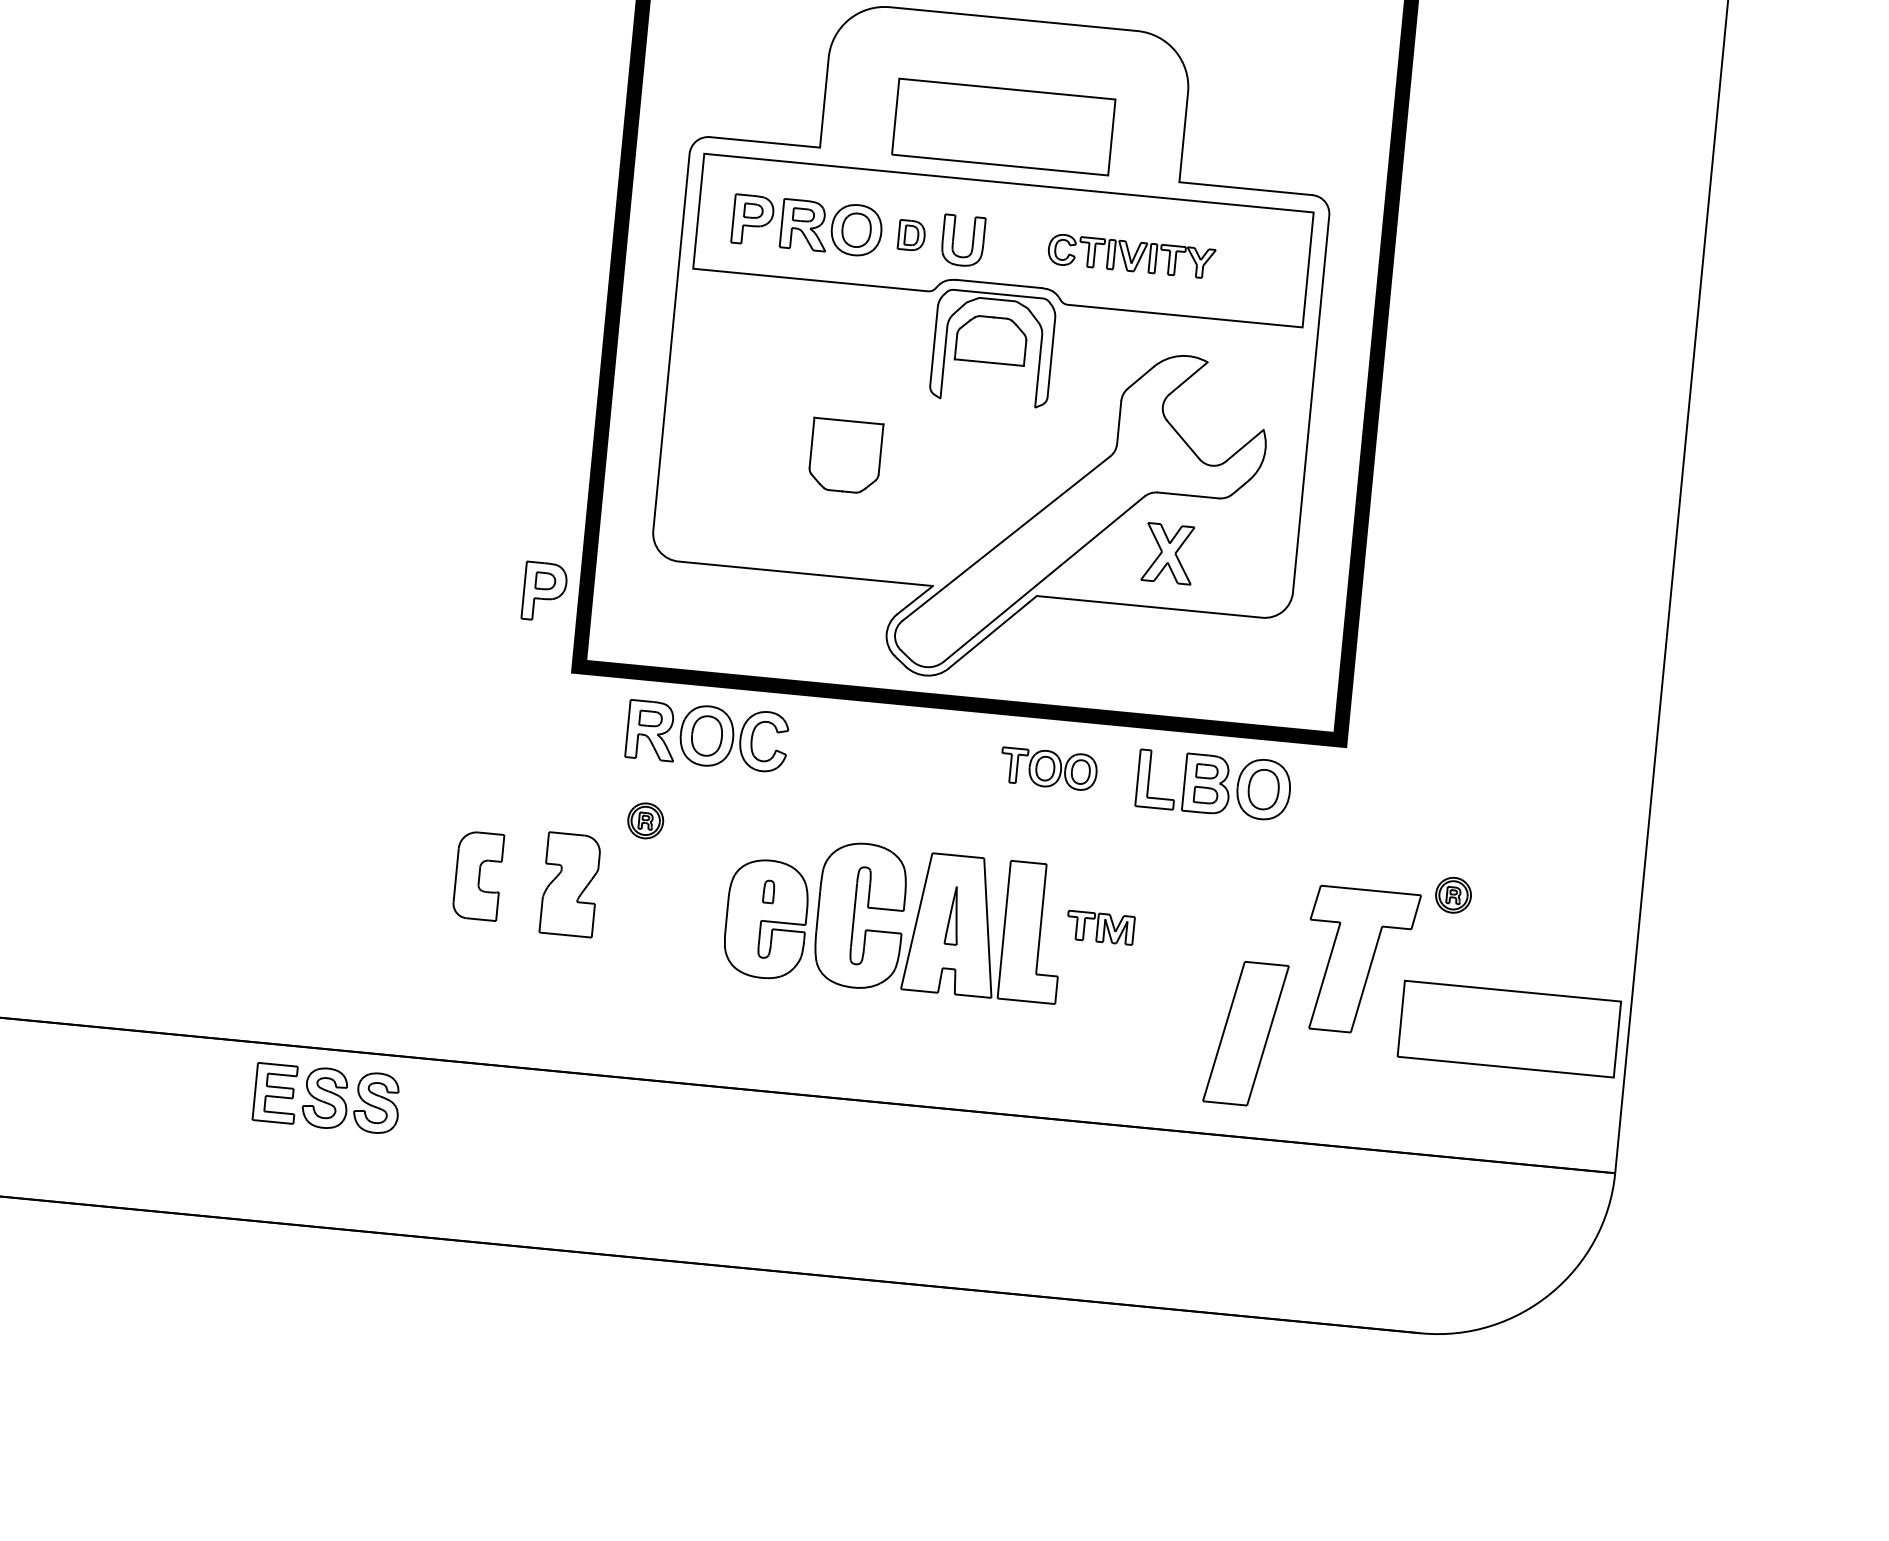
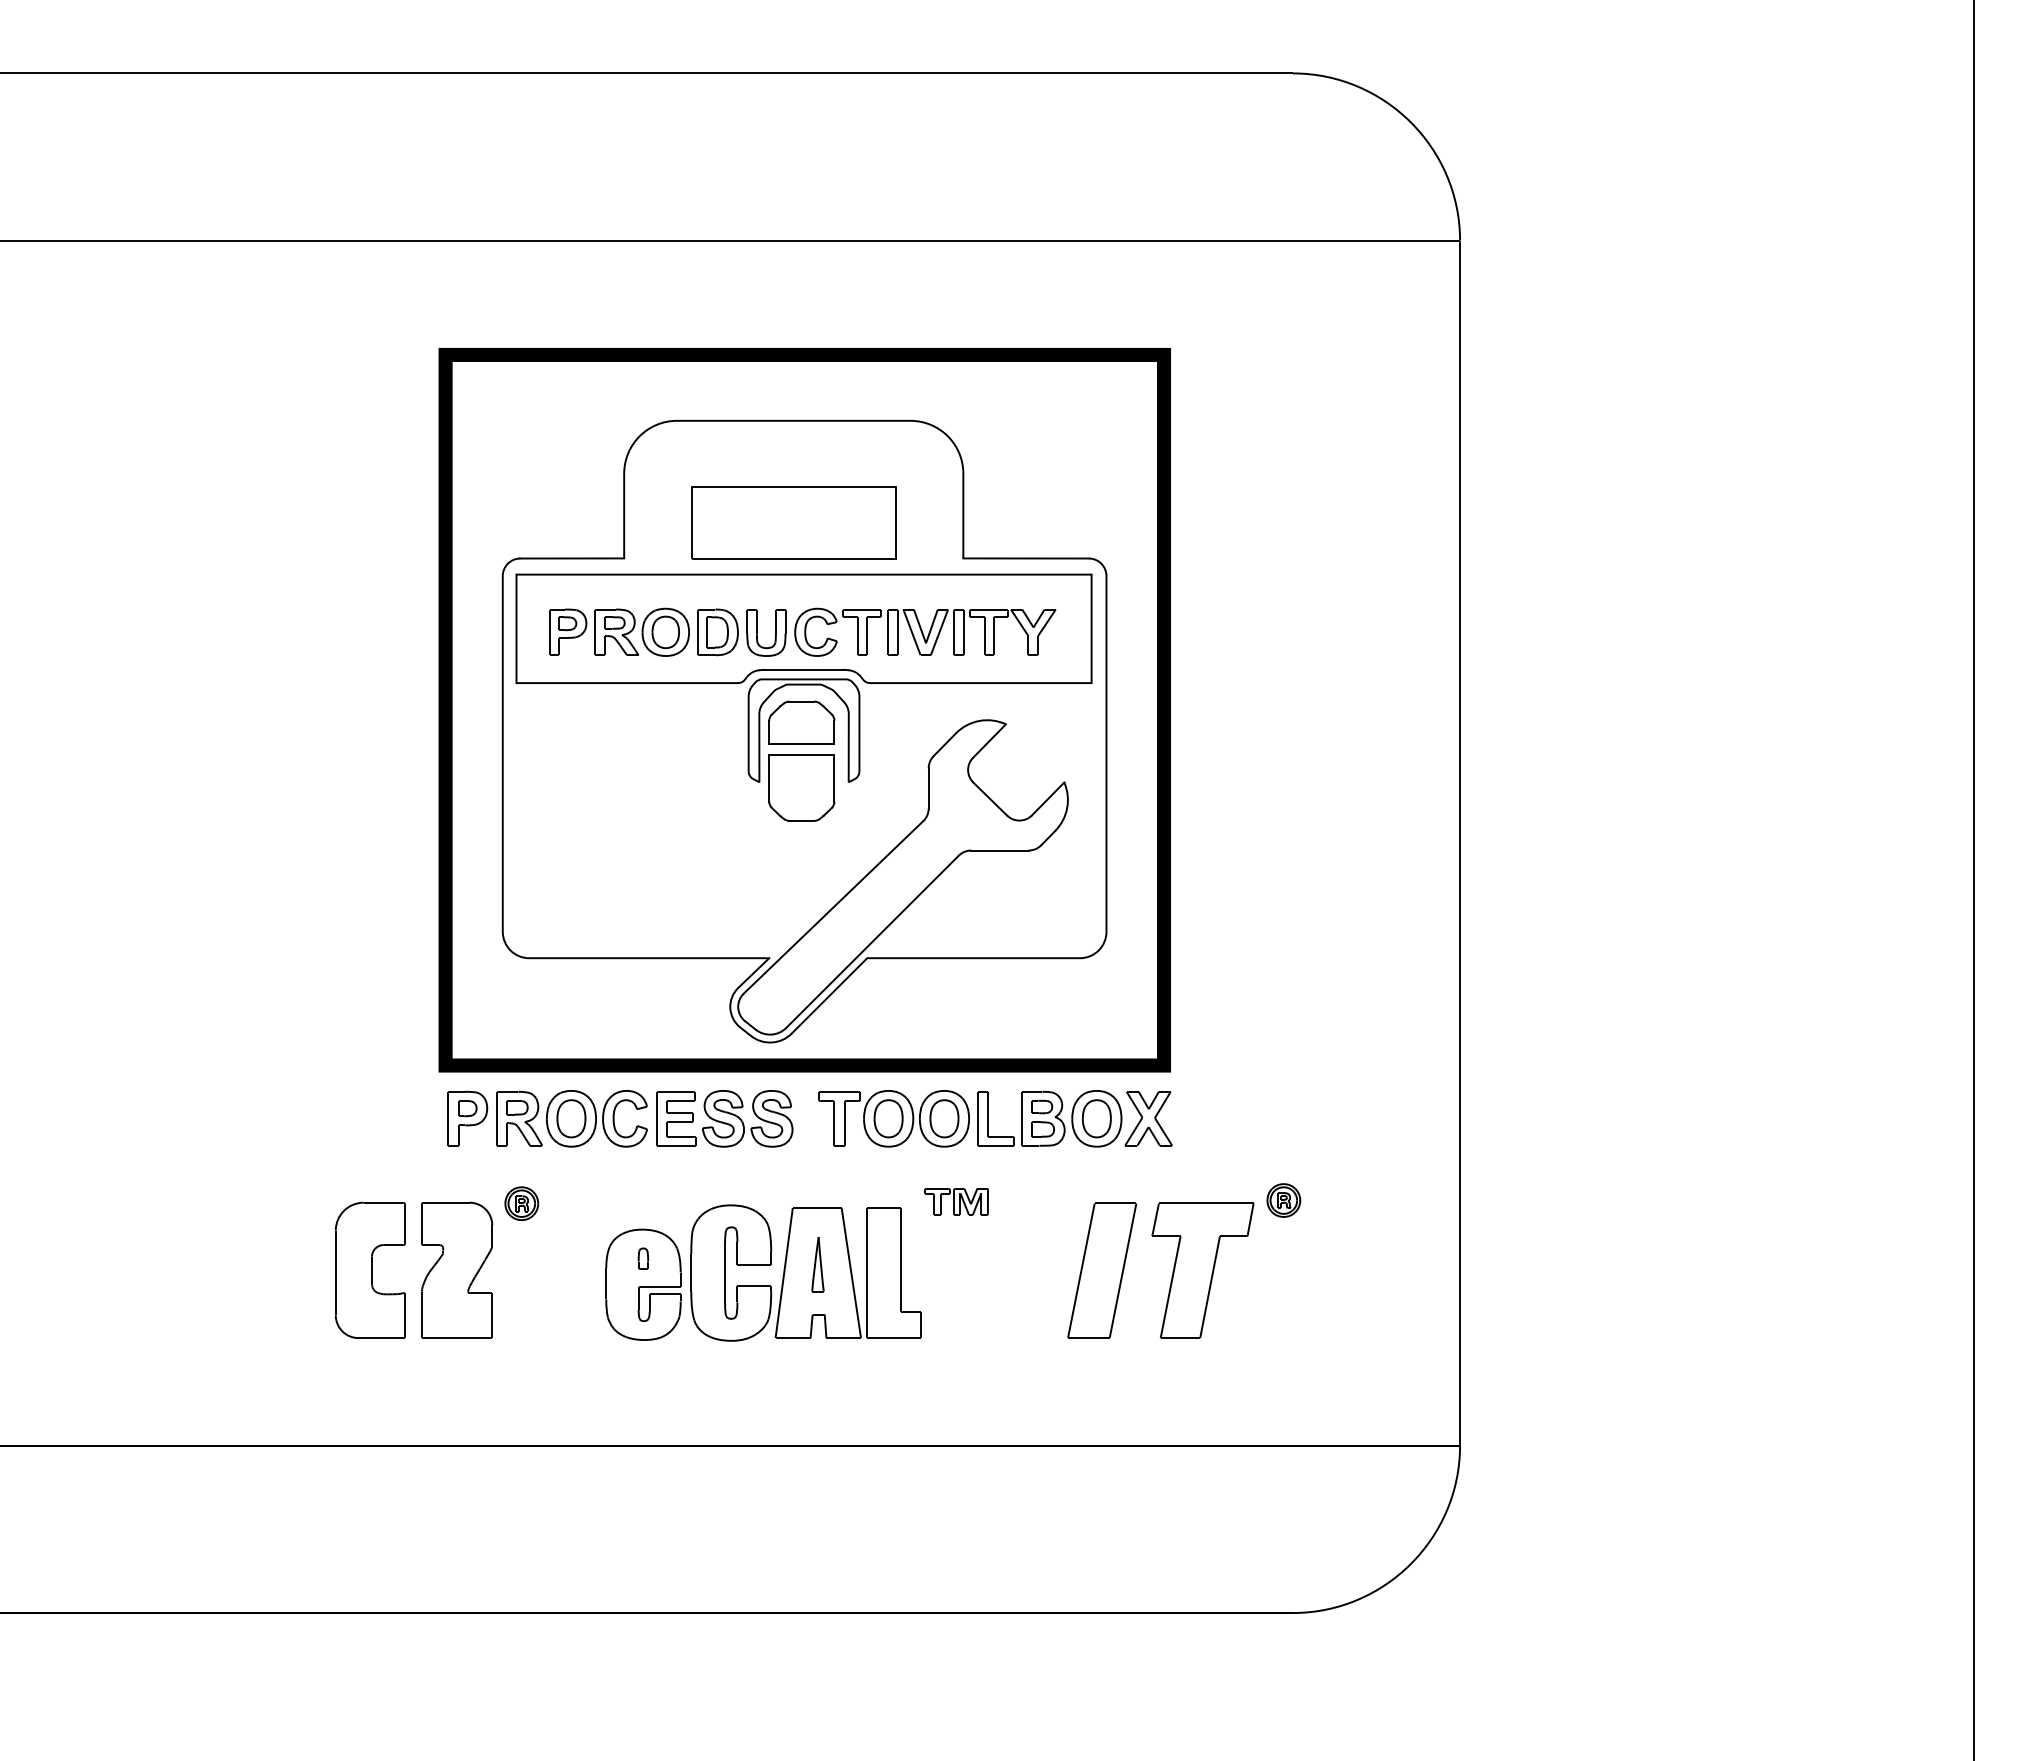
part: (911, 235) -> (717, 632), size x1.67
part: (1131, 255) -> (925, 631), size x1.67
part: (845, 455) -> (801, 787), moved
part: (1168, 553) -> (1148, 1118), moved
part: (544, 591) -> (467, 1118), moved
part: (1048, 768) -> (893, 1118), size x1.67
part: (477, 875) -> (369, 1269), size x1.67
part: (570, 884) -> (457, 1269), size x1.43
part: (1100, 927) -> (956, 1201), moved
part: (1508, 1028) -> (1347, 1320), removed
part: (1246, 1033) -> (1102, 1270), moved
part: (326, 1097) -> (724, 1118), moved

